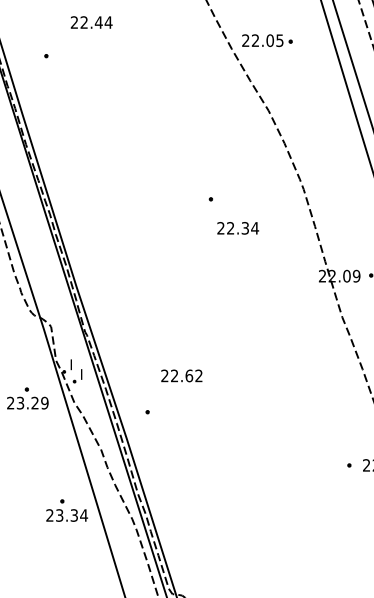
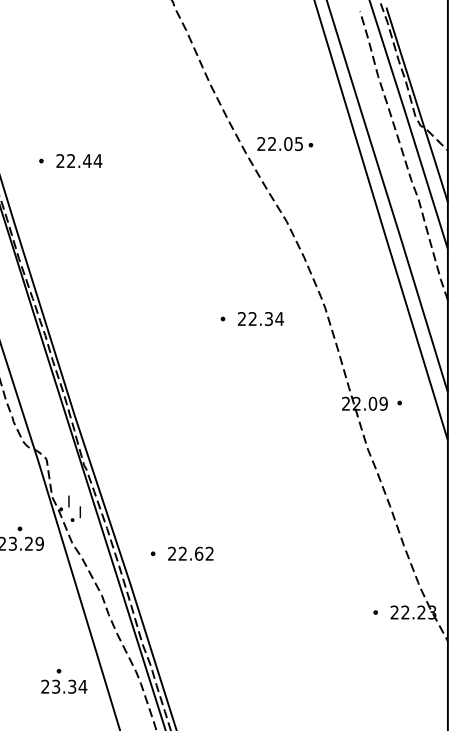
text: (91, 22) -> (79, 160), moved
text: (238, 227) -> (261, 318), moved
text: (181, 375) -> (190, 553), moved
part: (67, 510) -> (64, 681), moved

